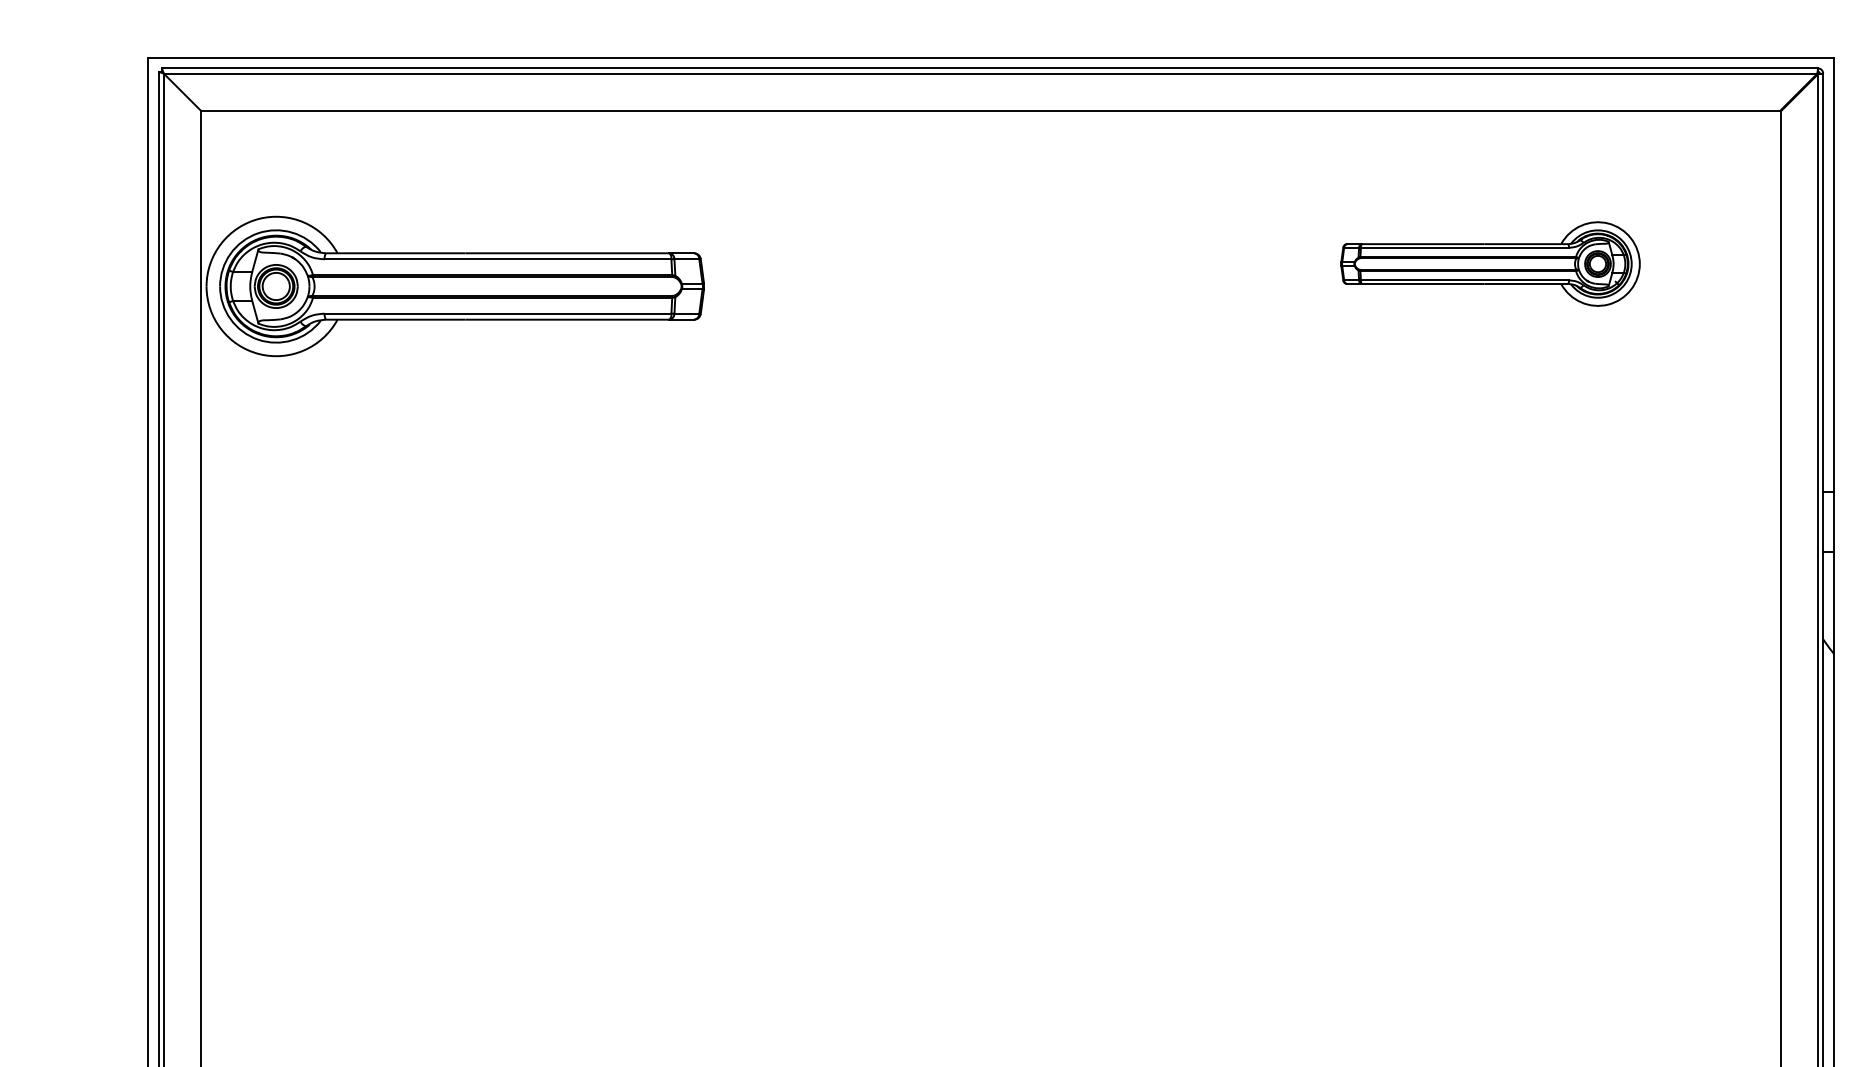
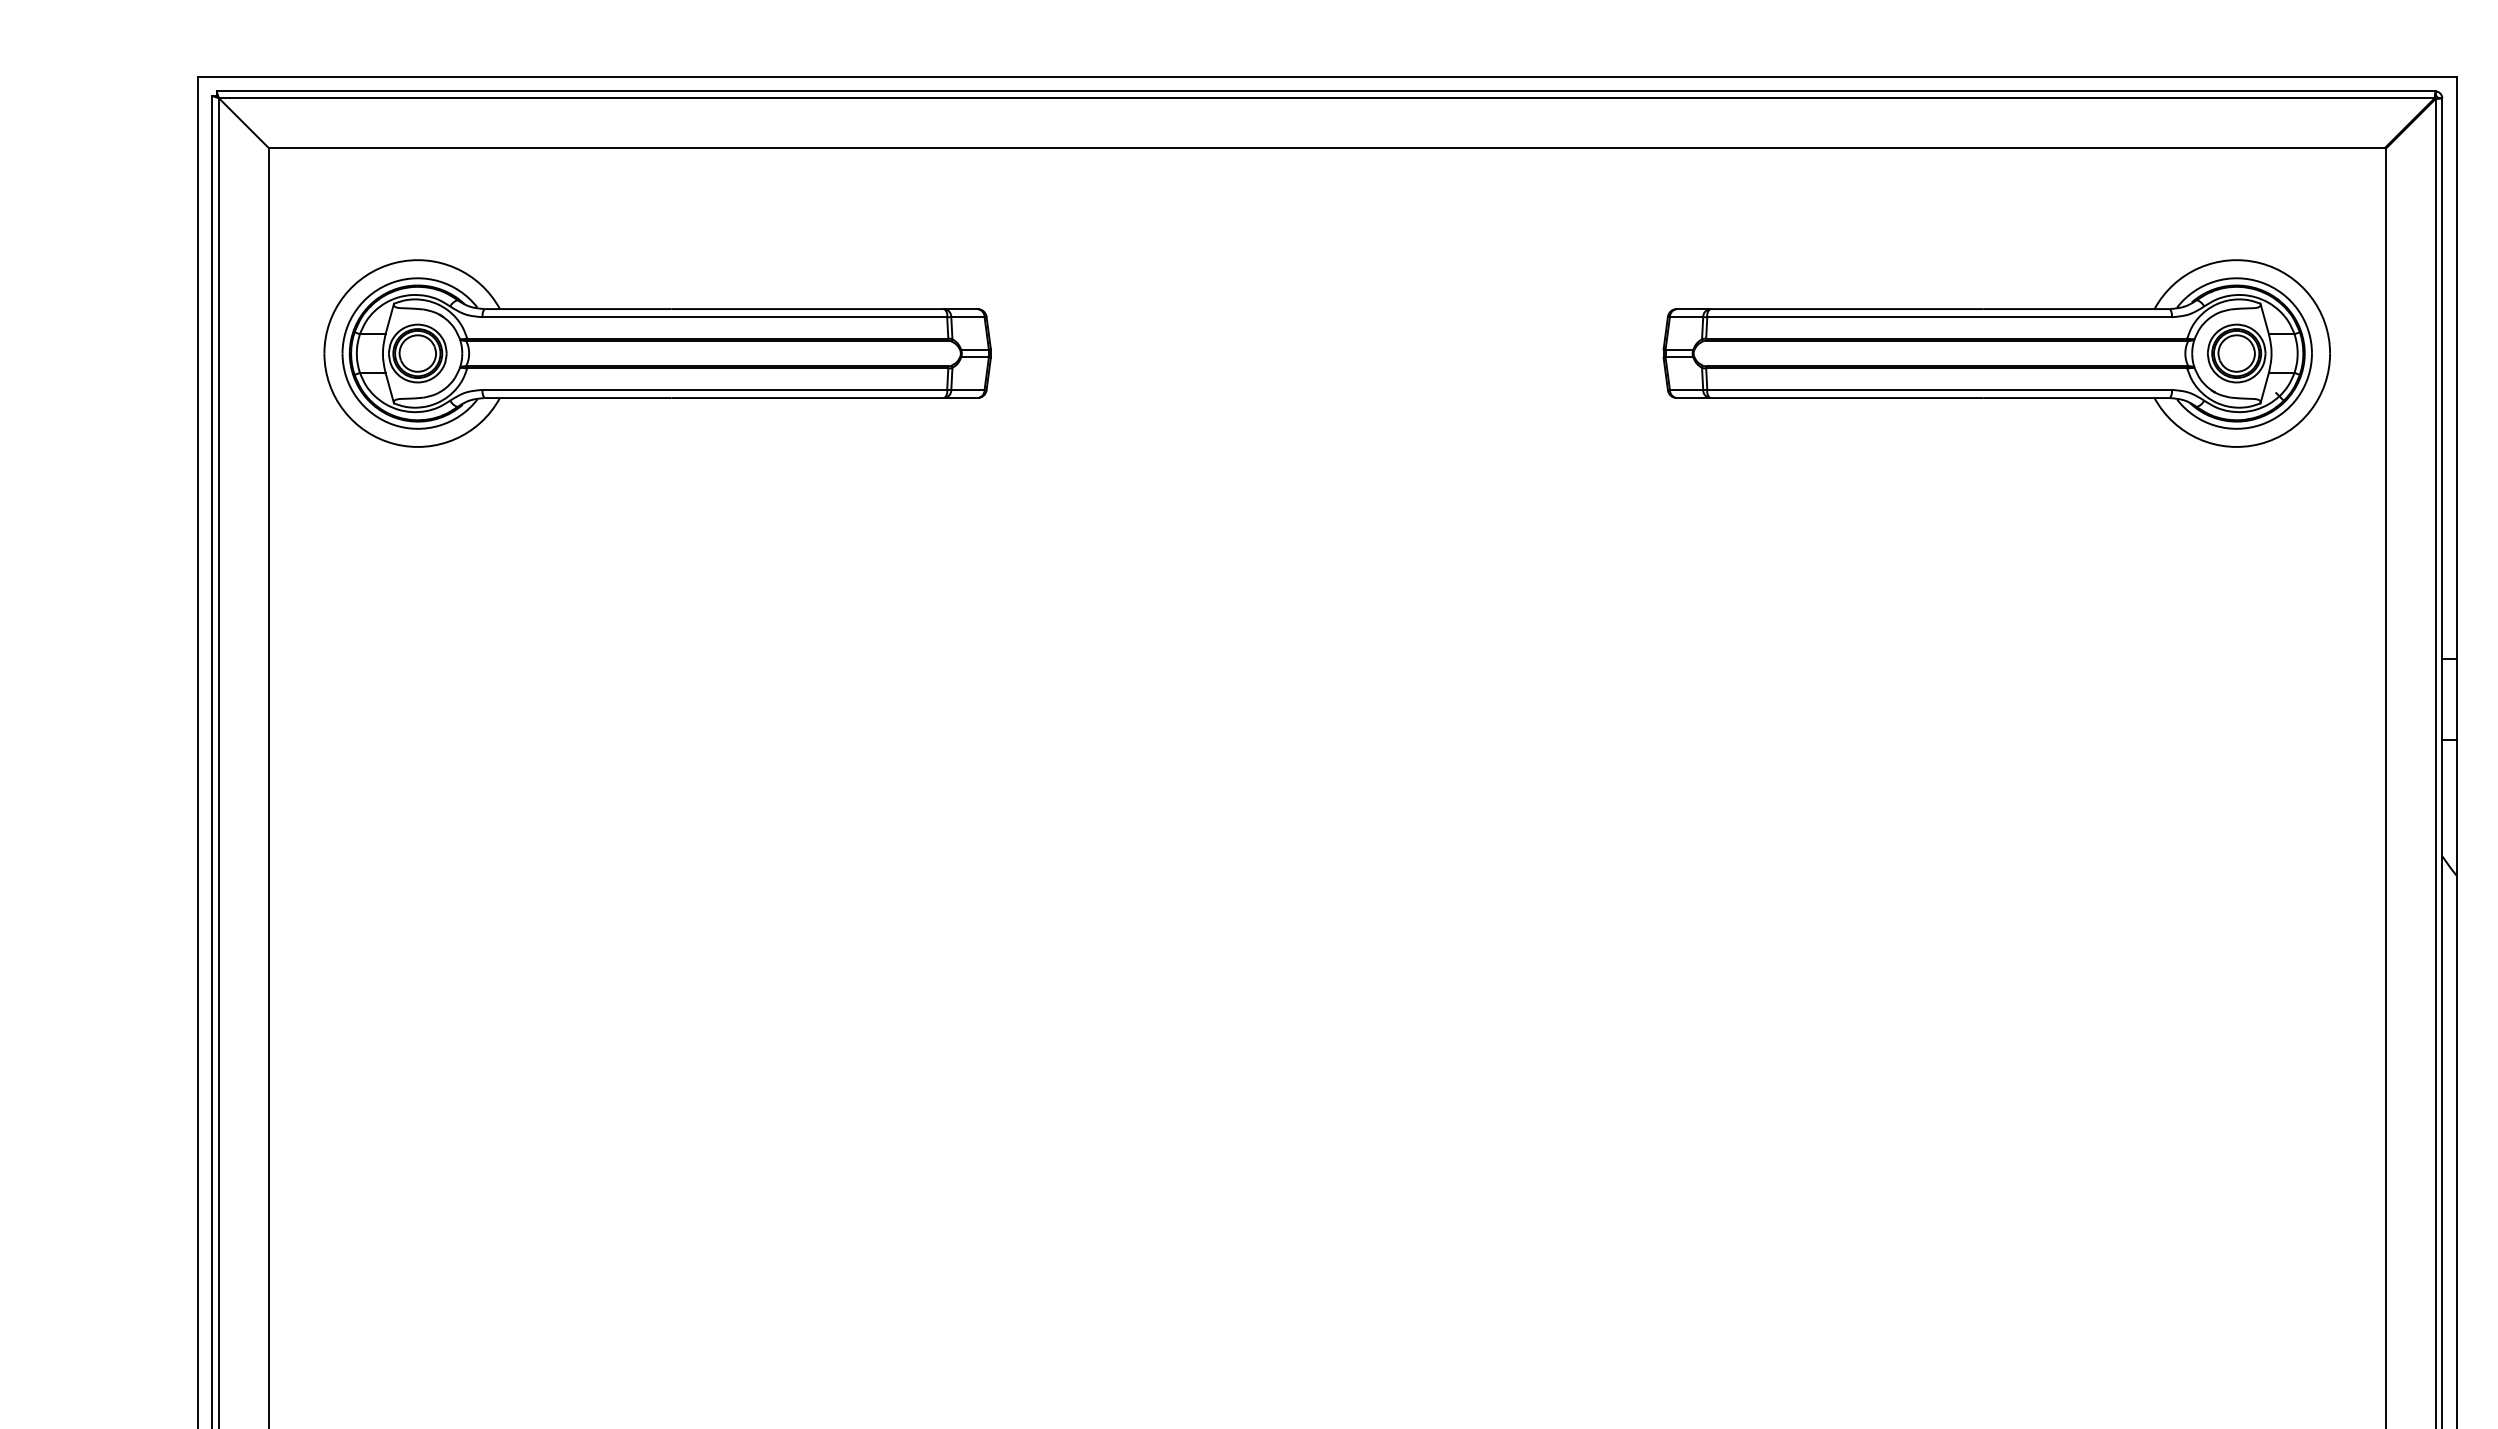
part: (1490, 264) -> (1996, 353), size x1.67
part: (455, 286) -> (657, 353), moved

